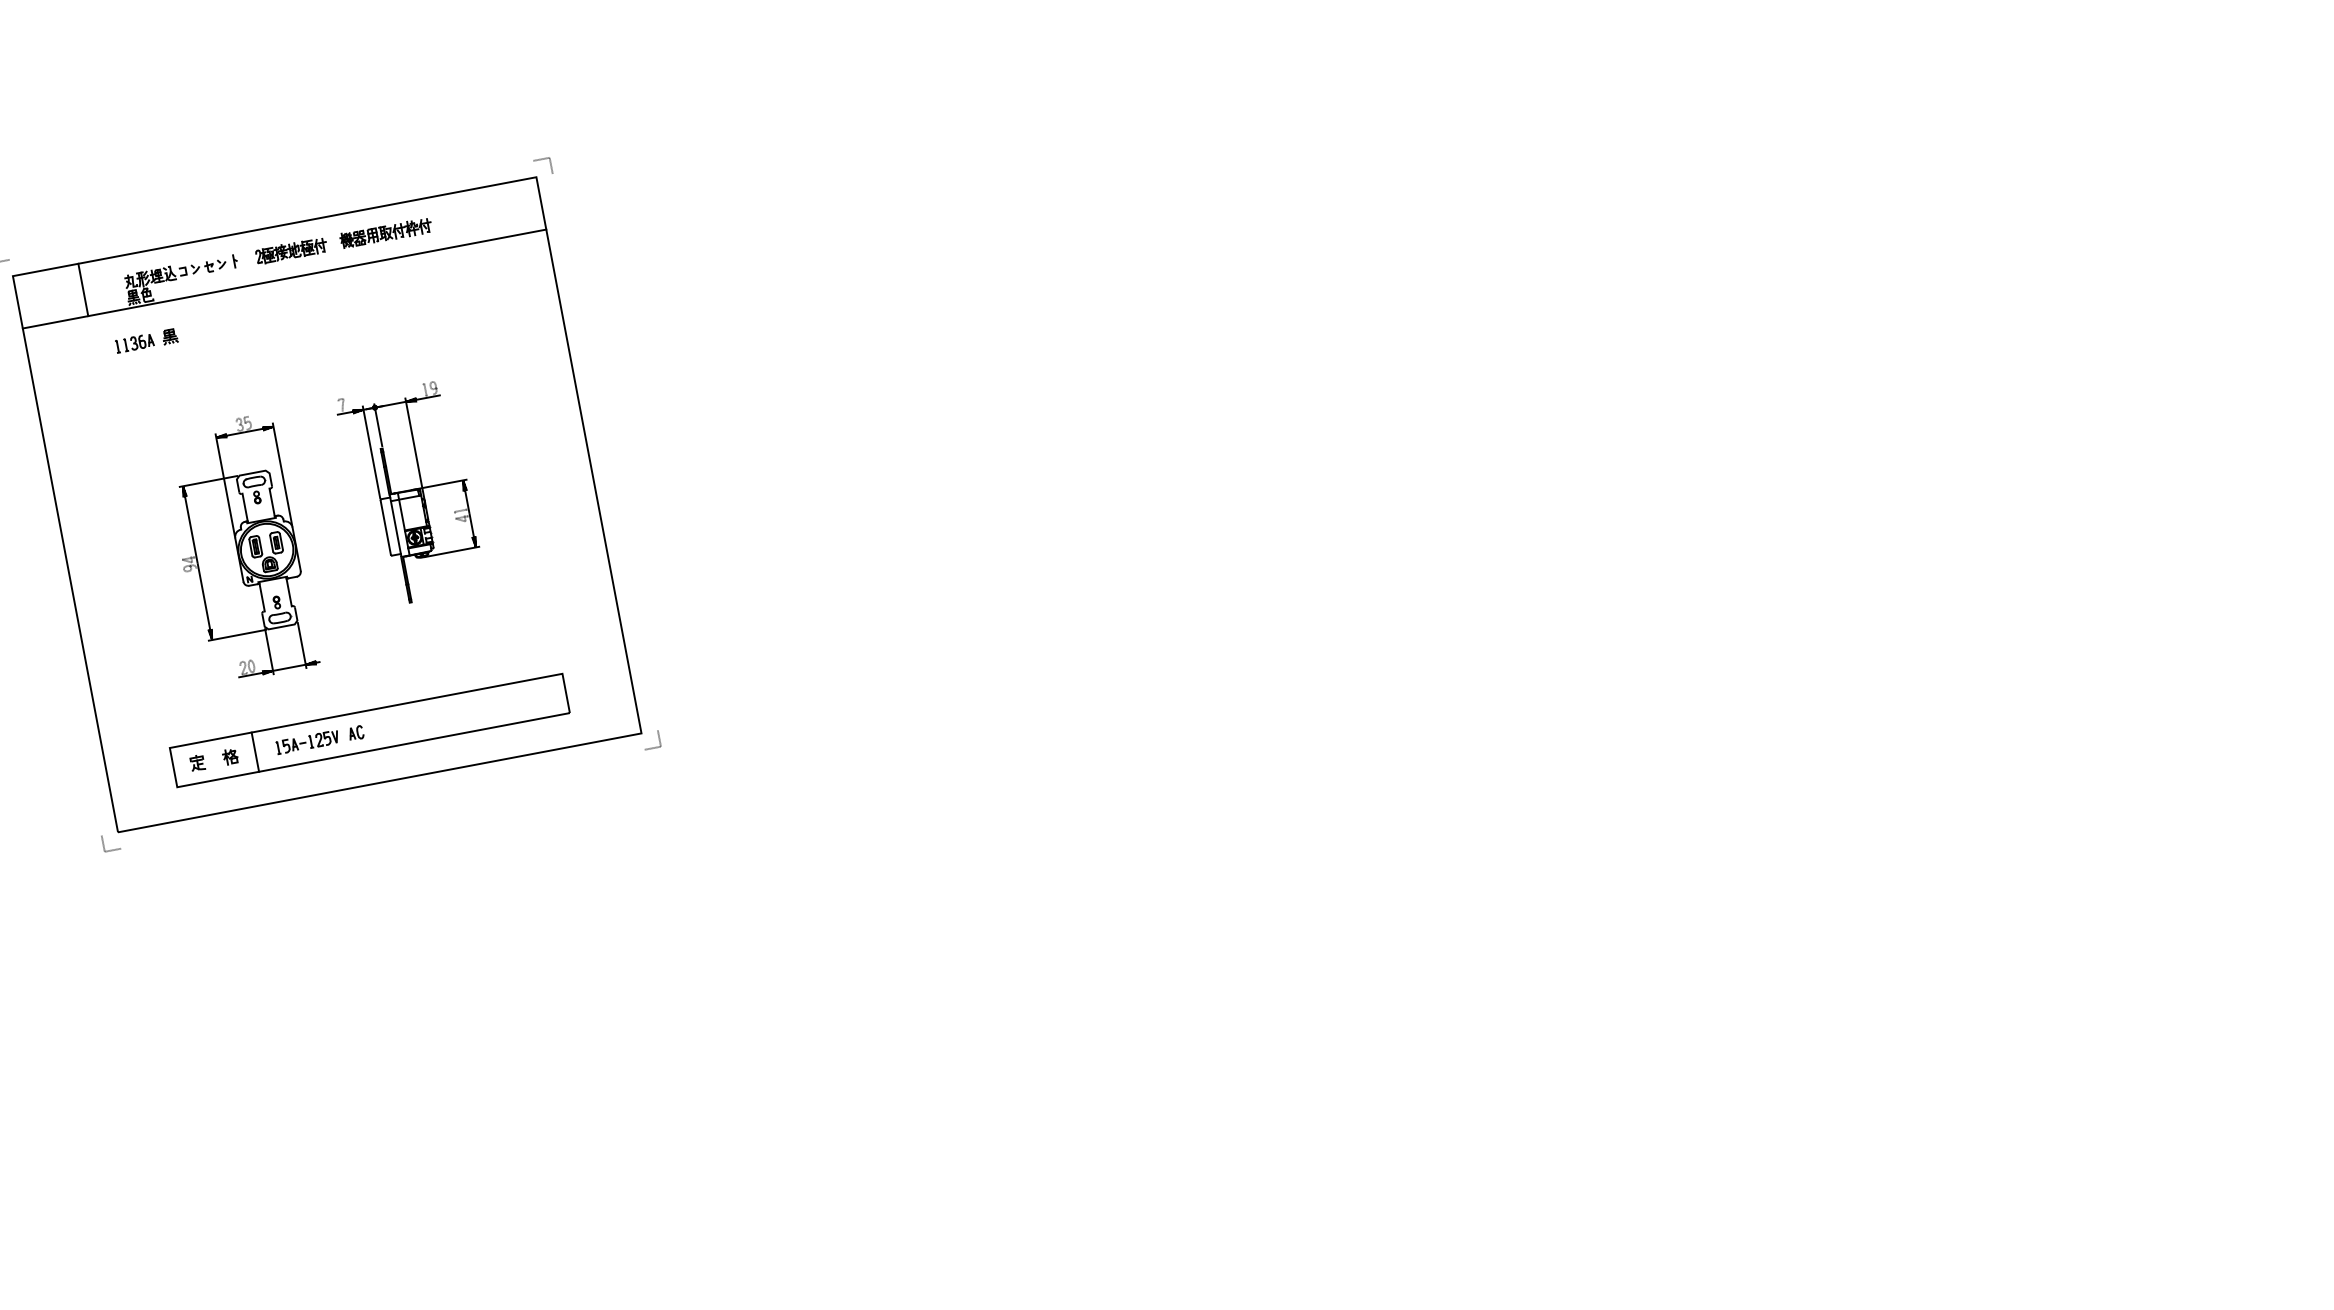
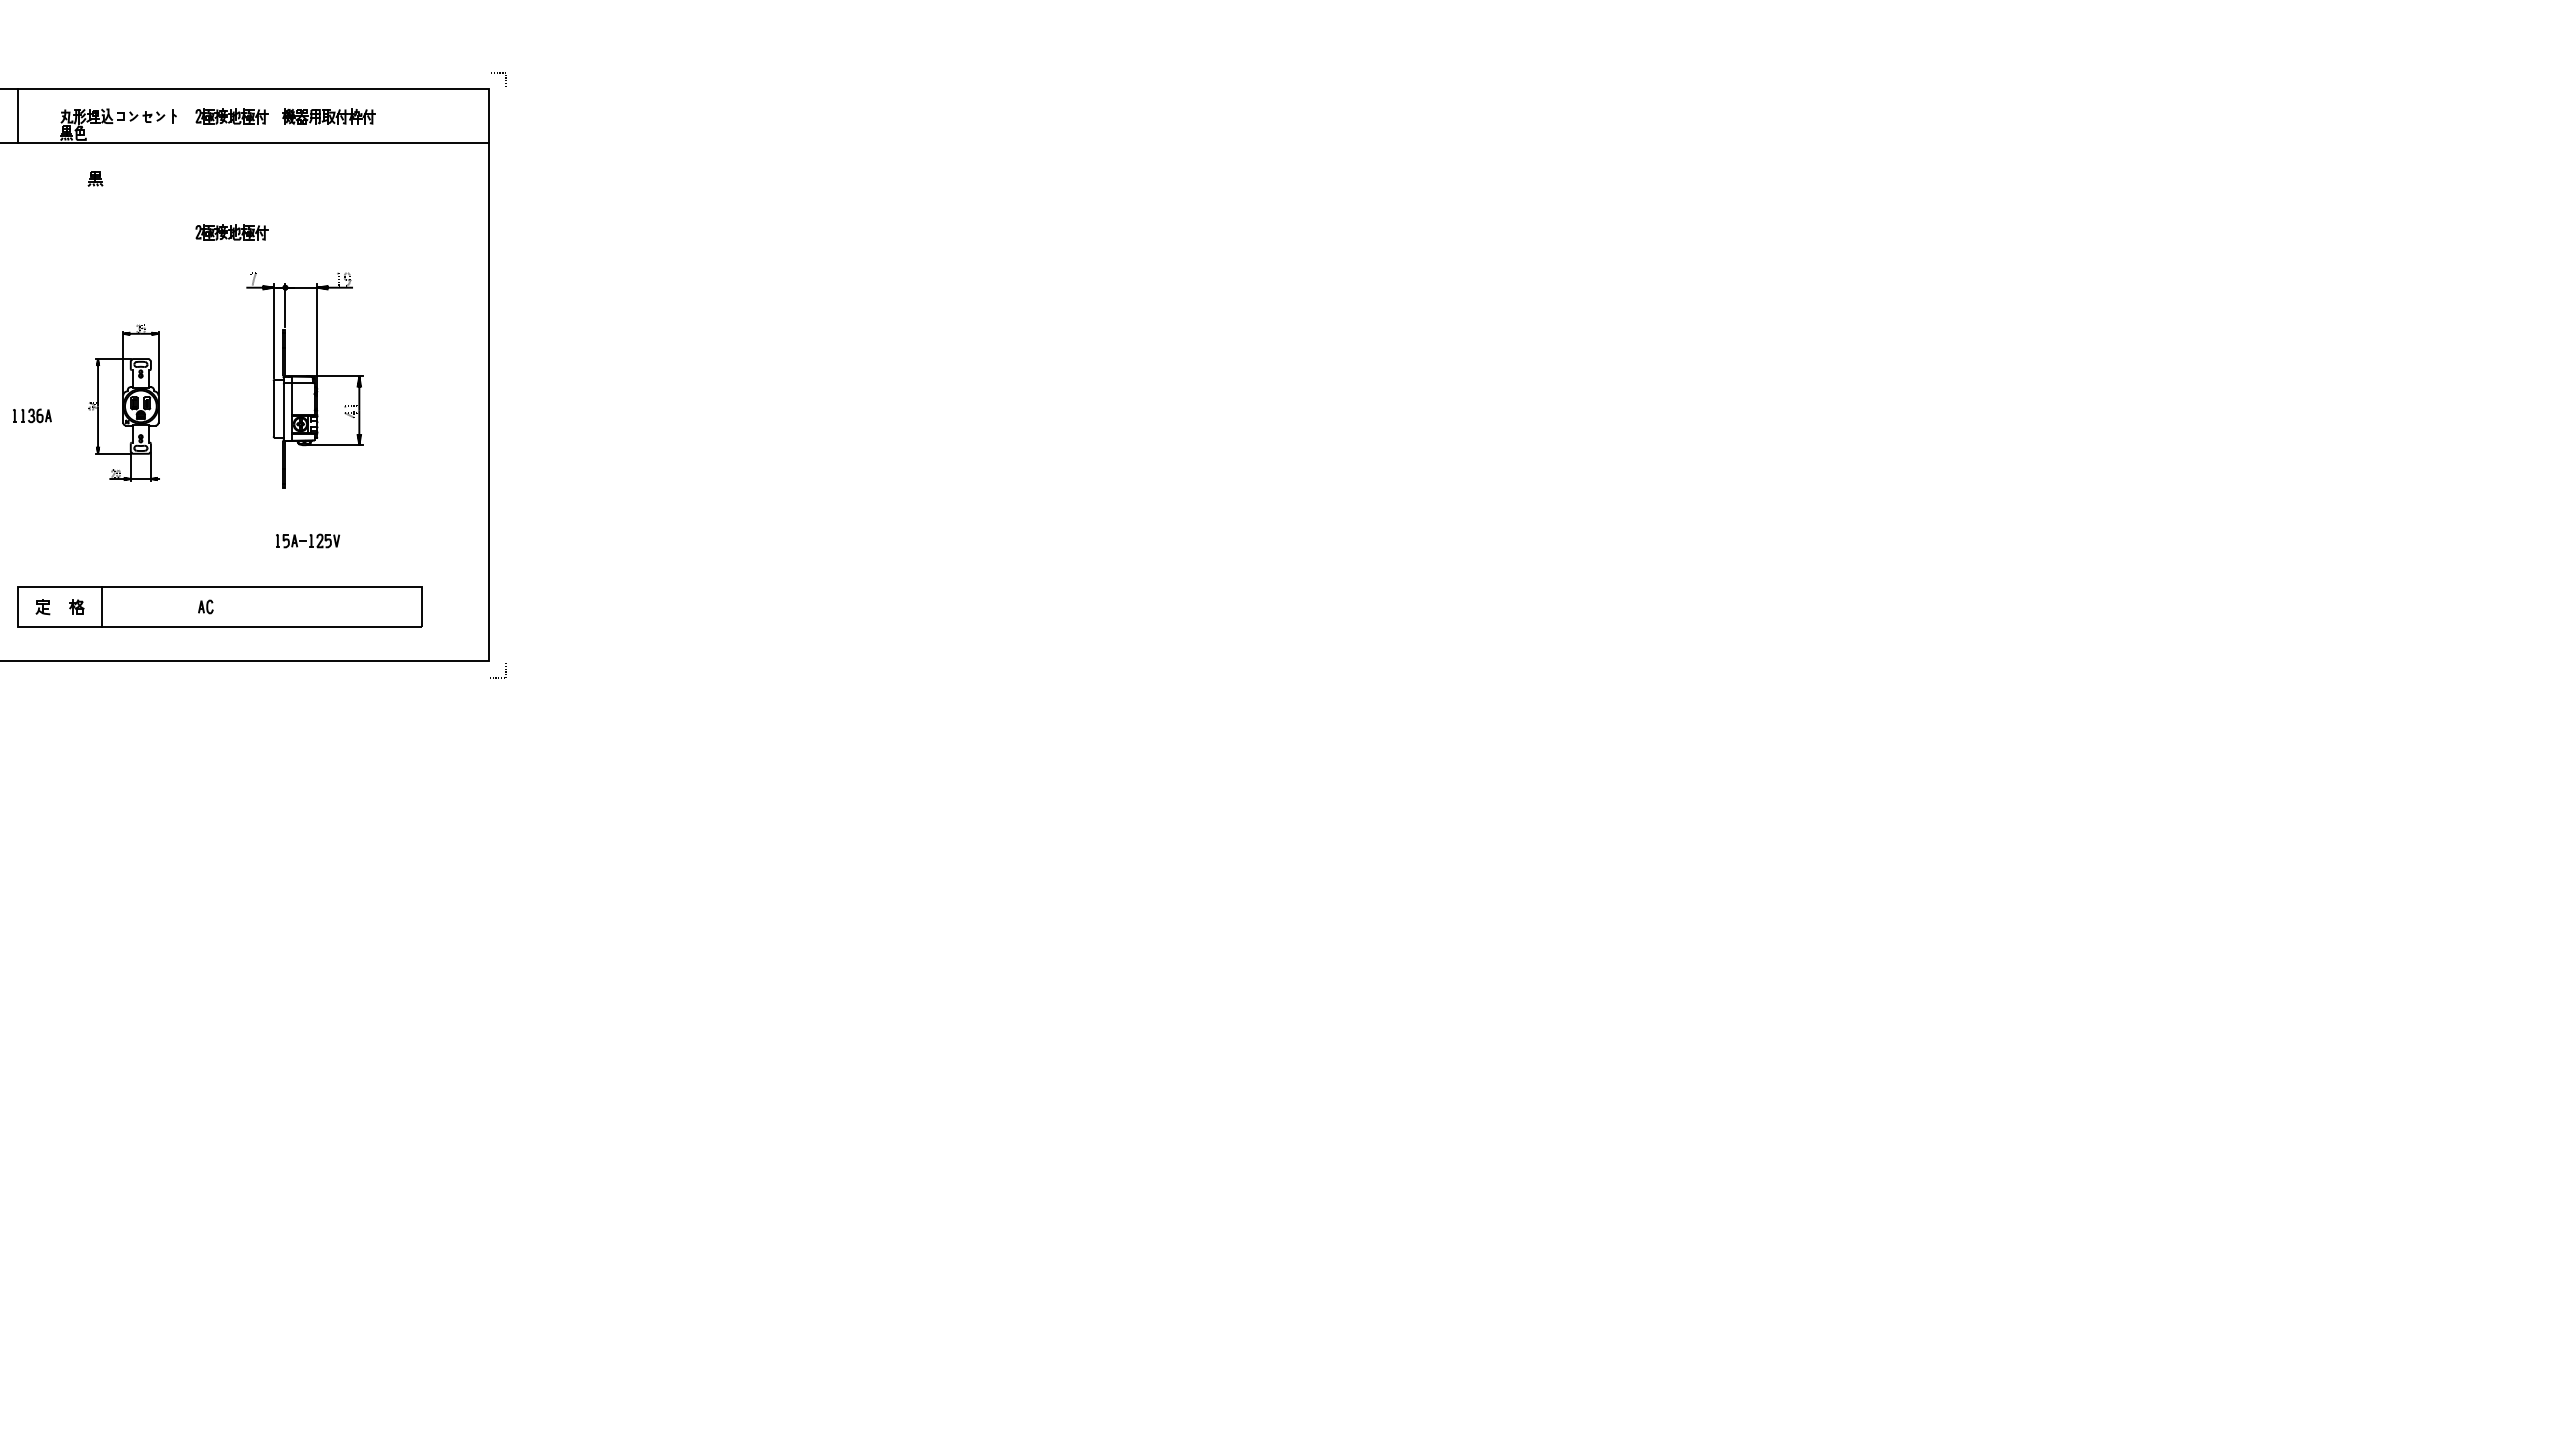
part: (134, 342) -> (32, 415), moved
part: (312, 363) -> (231, 232), added
part: (239, 549) -> (124, 402), size x0.6
part: (308, 741) -> (308, 540), moved

